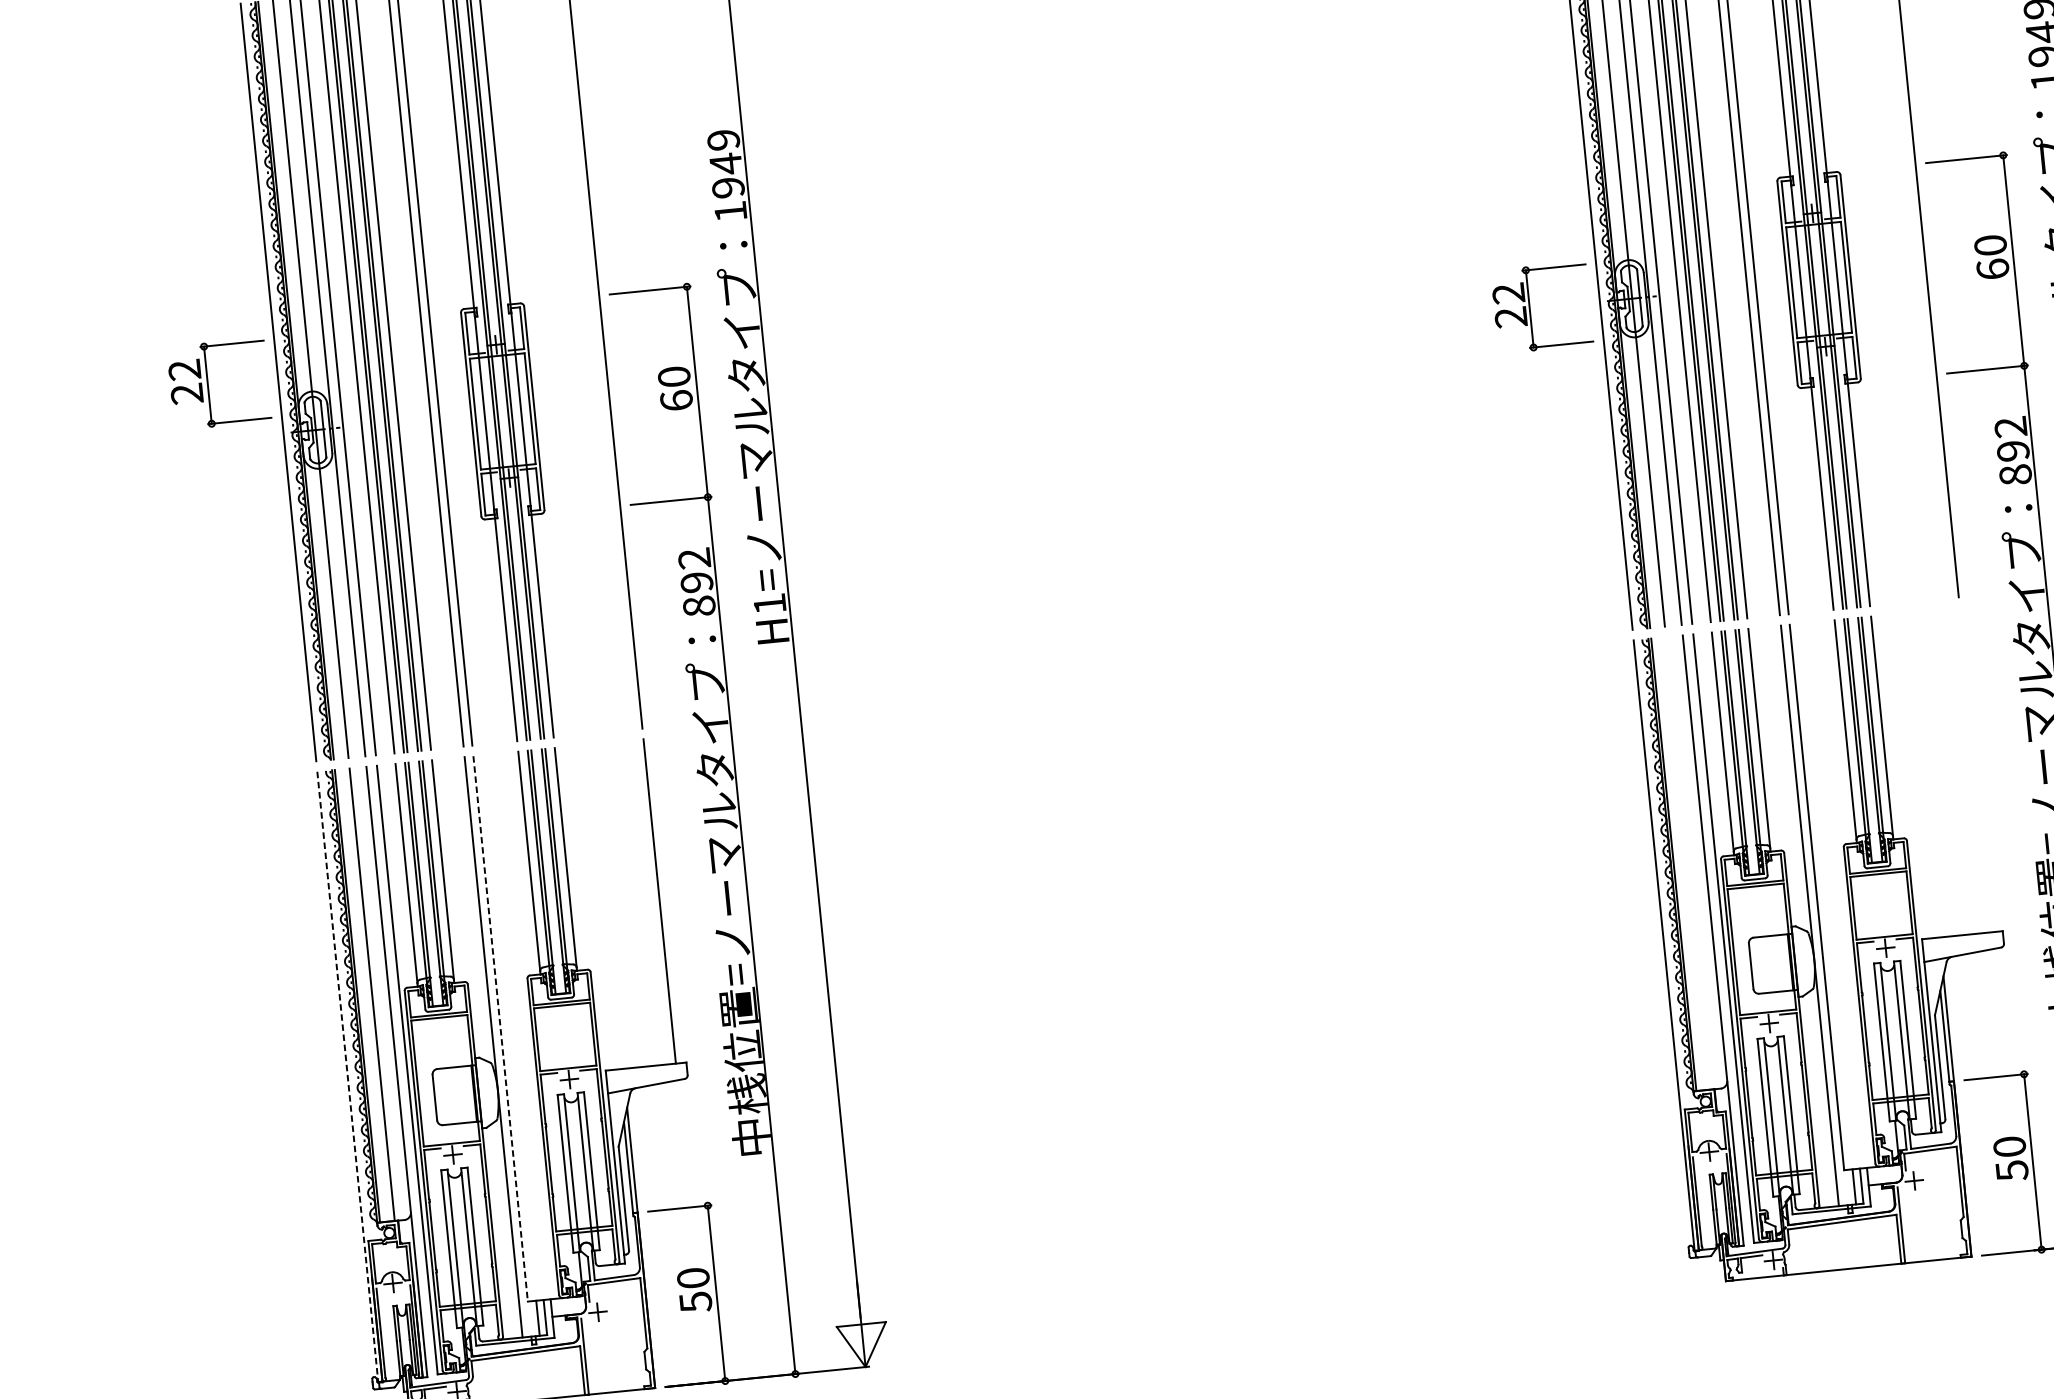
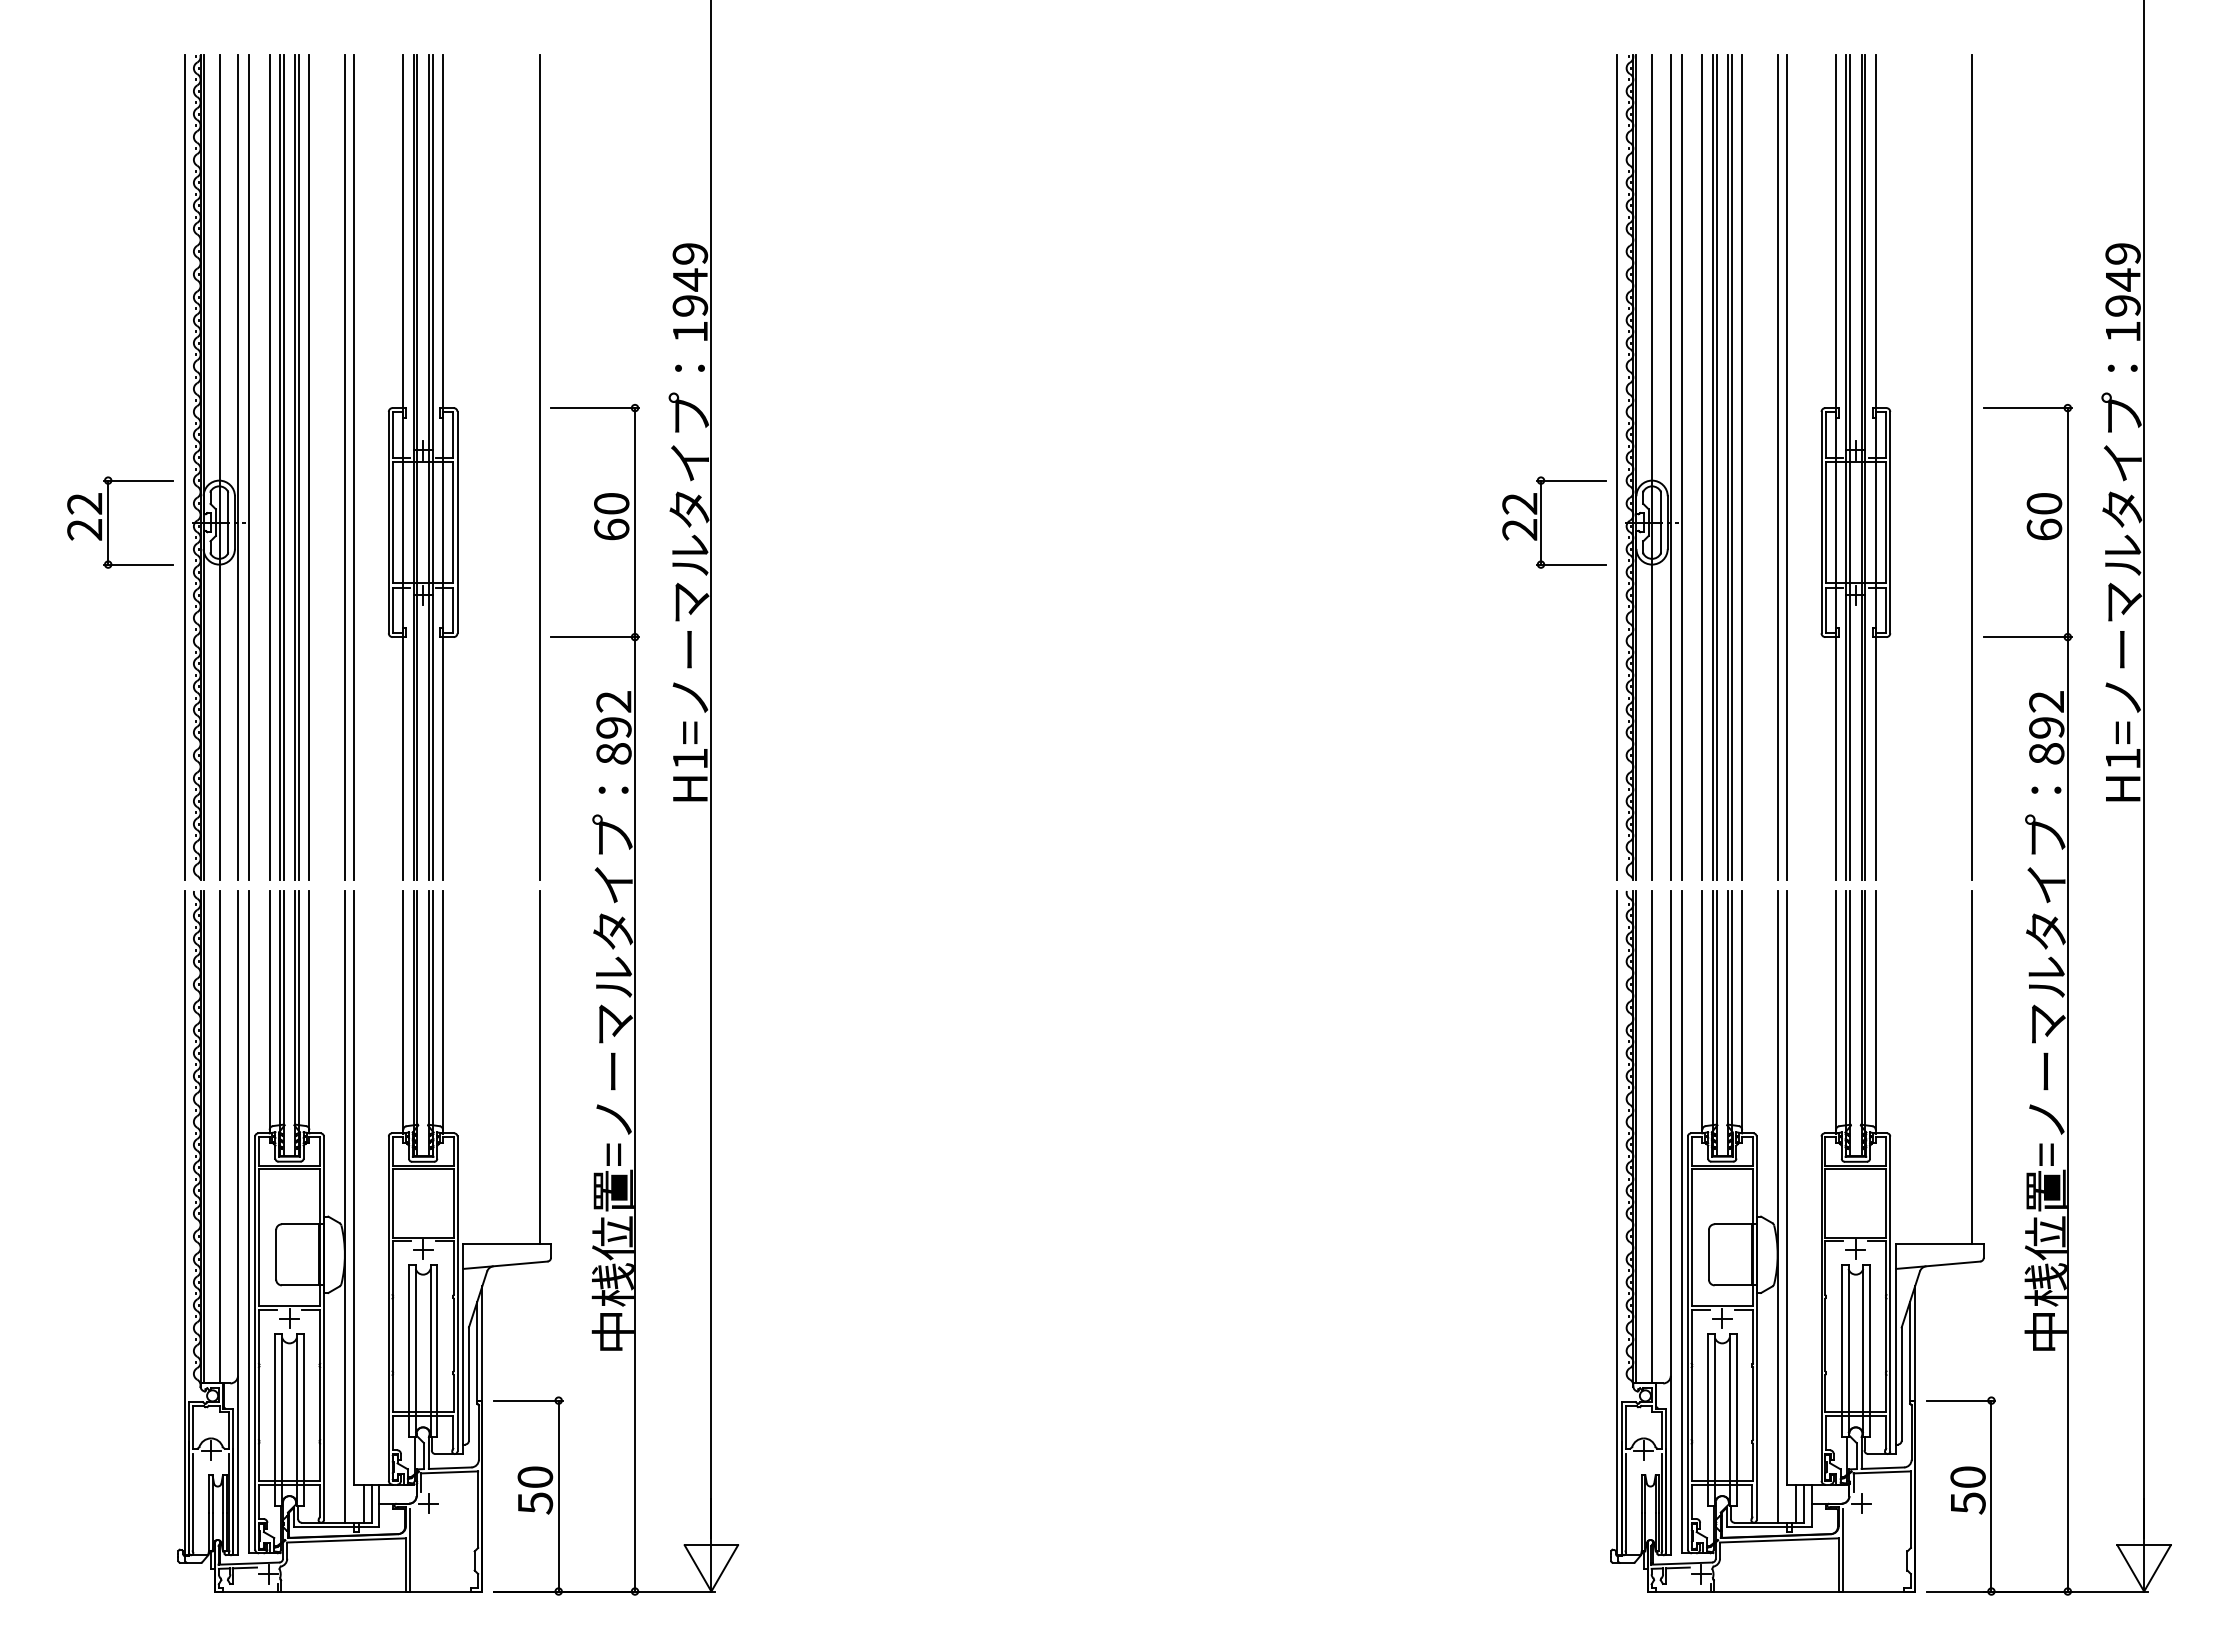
part: (208, 385) -> (108, 522), moved
line: (1976, 769) -> (1972, 1067), added
line: (1688, 863) -> (1652, 1137), added
line: (500, 1028) -> (354, 1187), dashed -> solid
line: (347, 1077) -> (184, 1223), dashed -> solid

